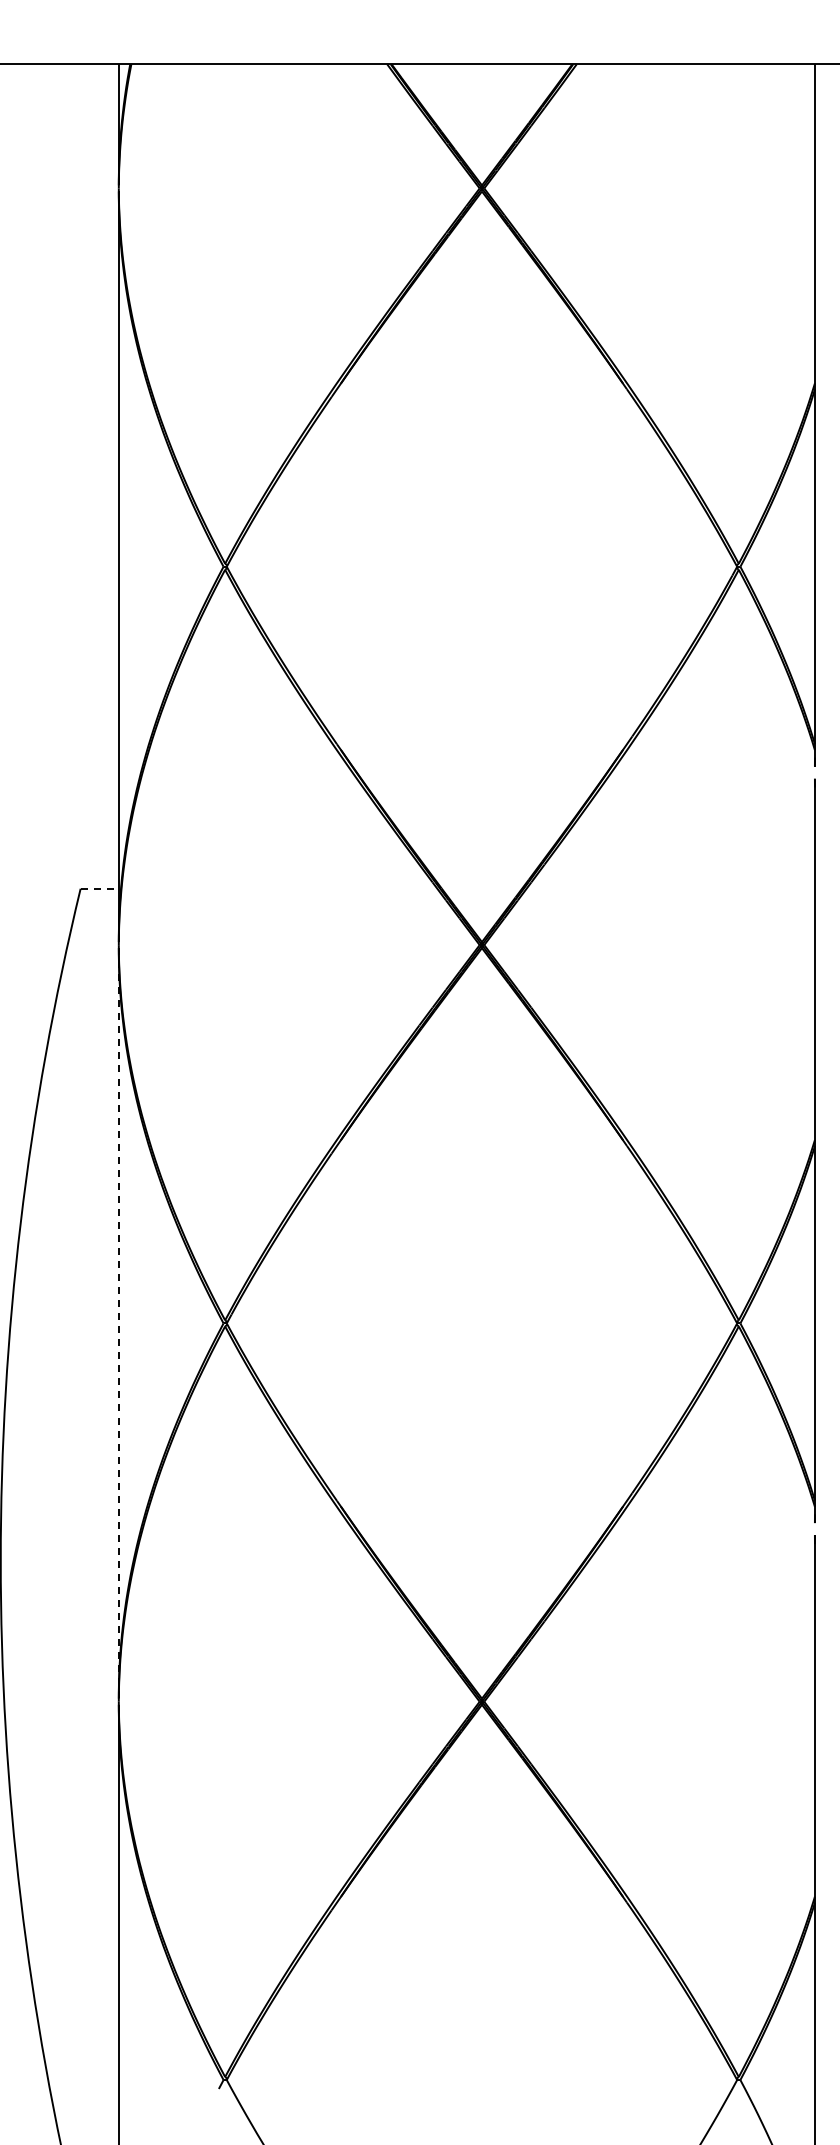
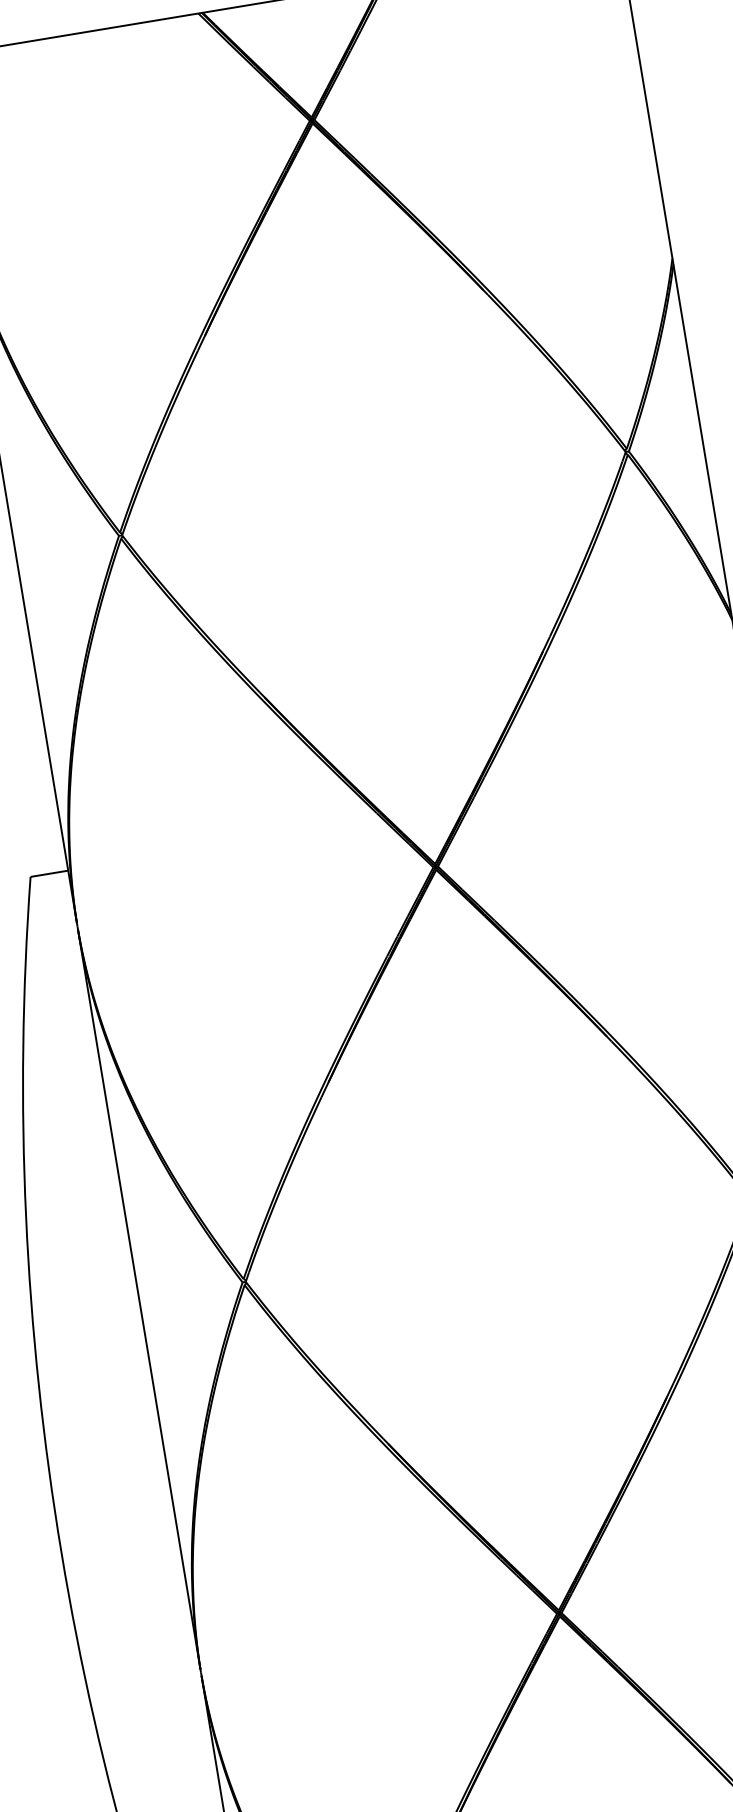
line: (100, 888) -> (50, 873), dashed -> solid
line: (118, 1323) -> (138, 1299), dashed -> solid

